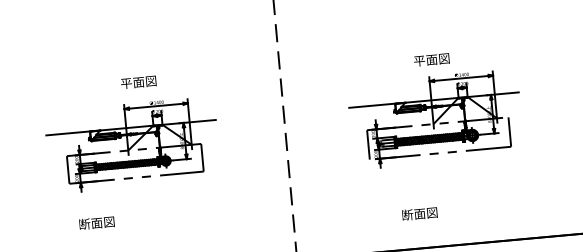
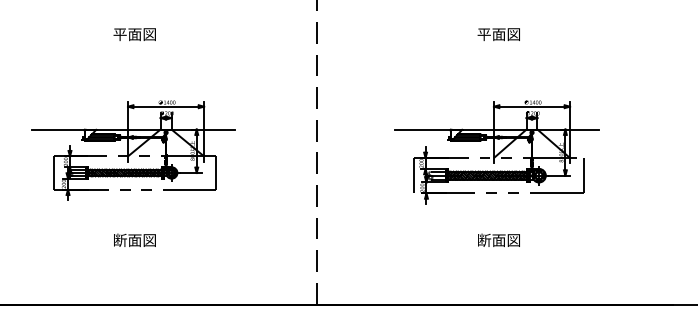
text: (431, 59) -> (498, 34), moved
text: (138, 82) -> (134, 34), moved
text: (419, 213) -> (498, 239), moved
text: (96, 222) -> (134, 239), moved

